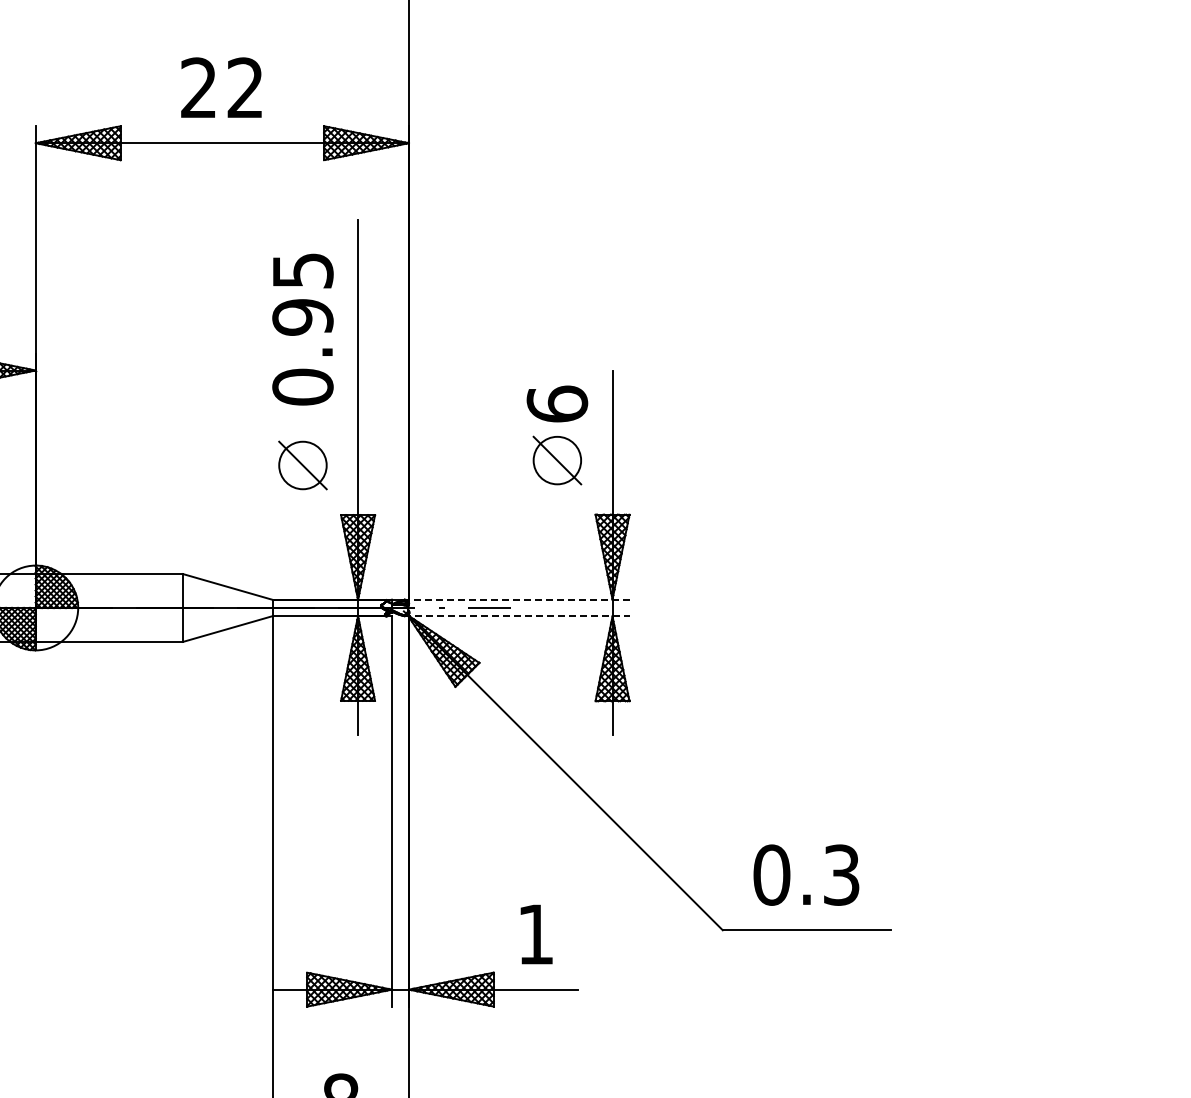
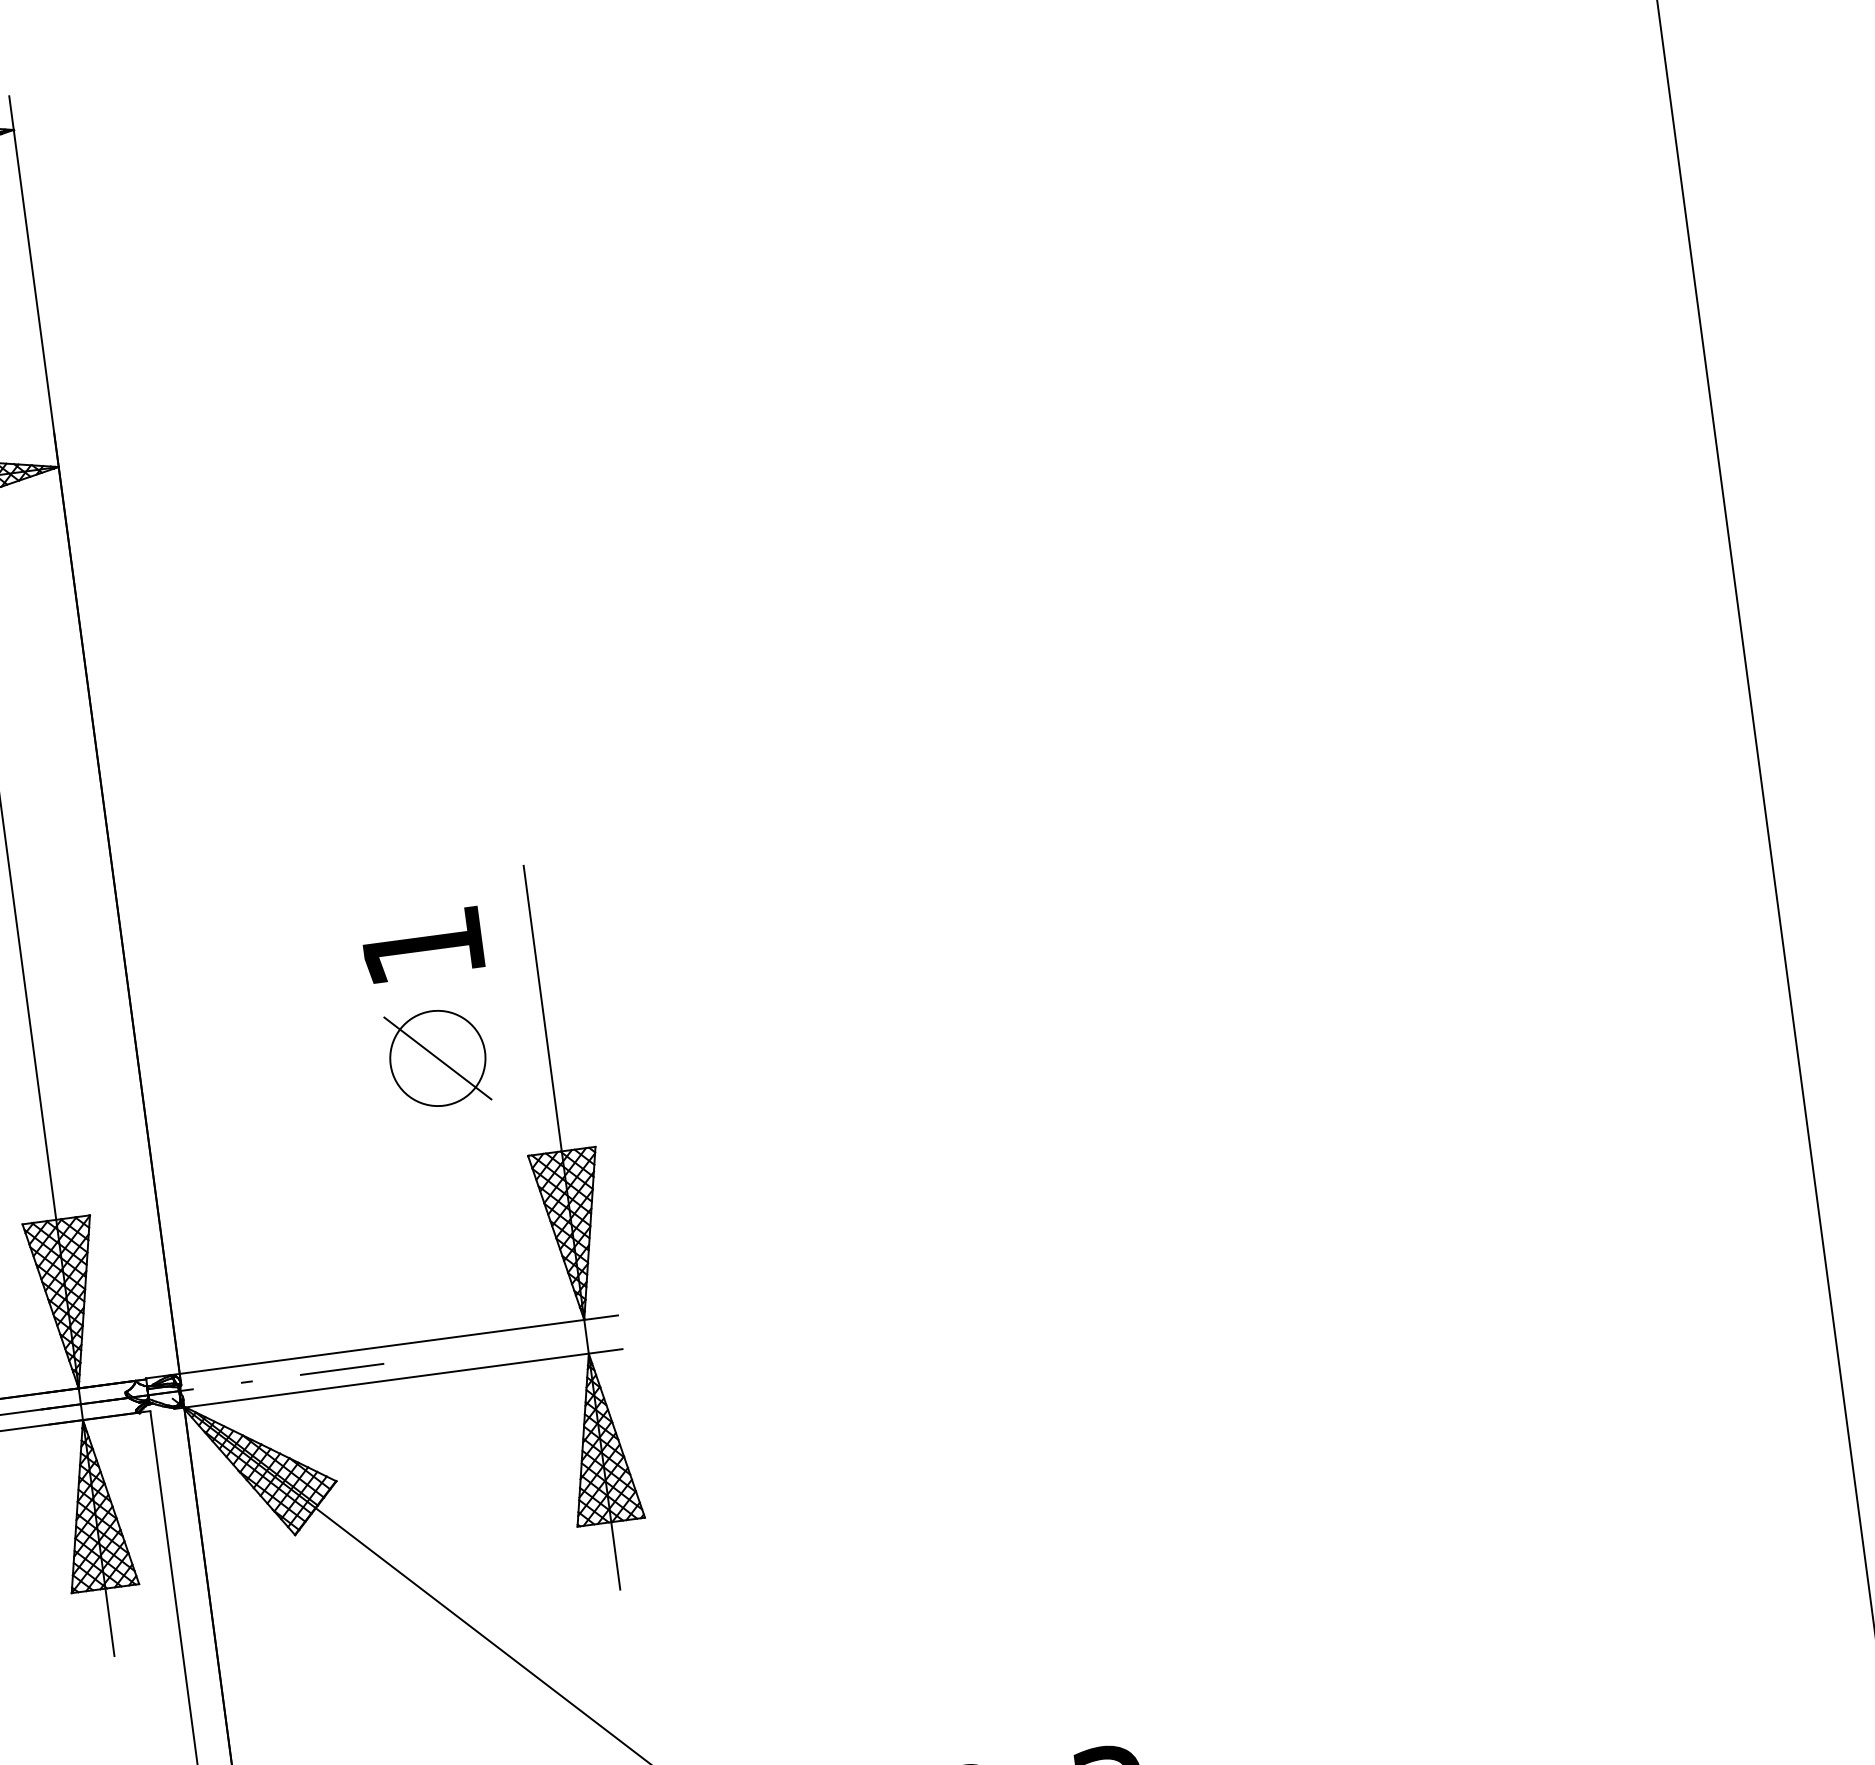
text: (557, 403) -> (422, 944), 6 -> 1
line: (516, 599) -> (393, 1345), dashed -> solid
line: (516, 616) -> (397, 1379), dashed -> solid

